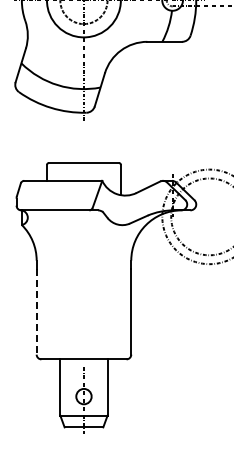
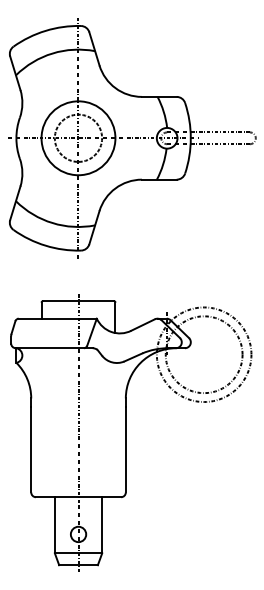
line: (83, 260) -> (78, 398), added
line: (36, 311) -> (31, 449), dashed -> solid

